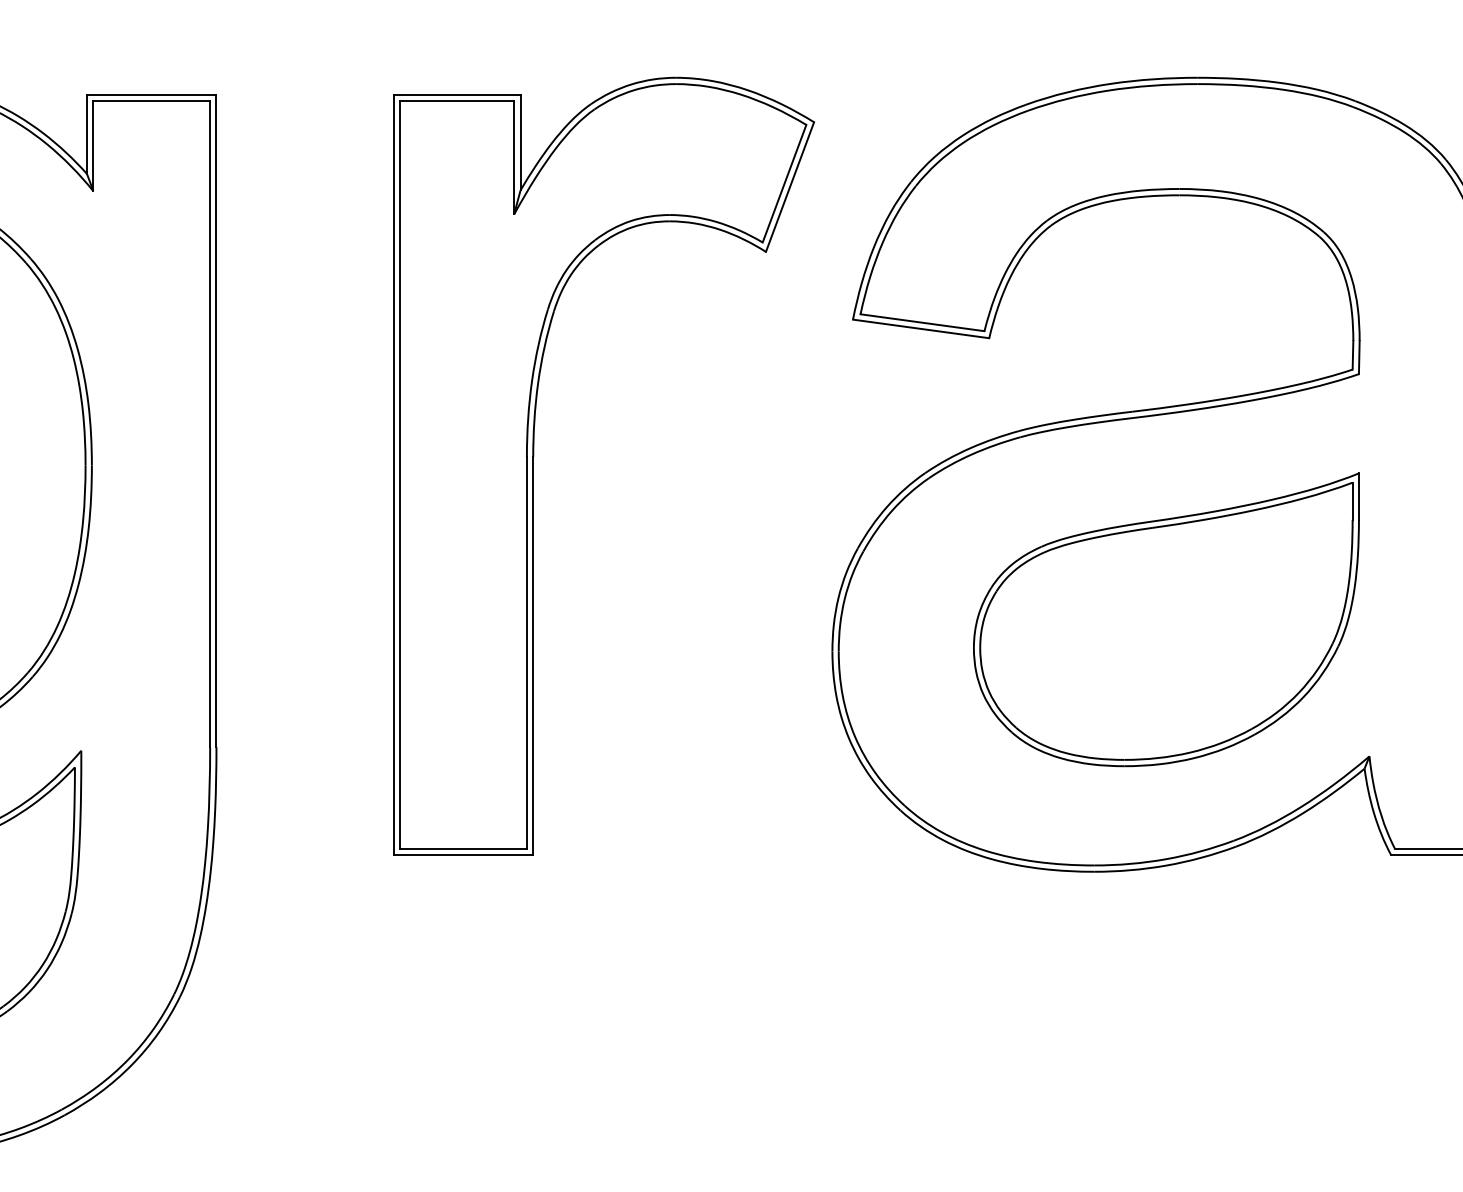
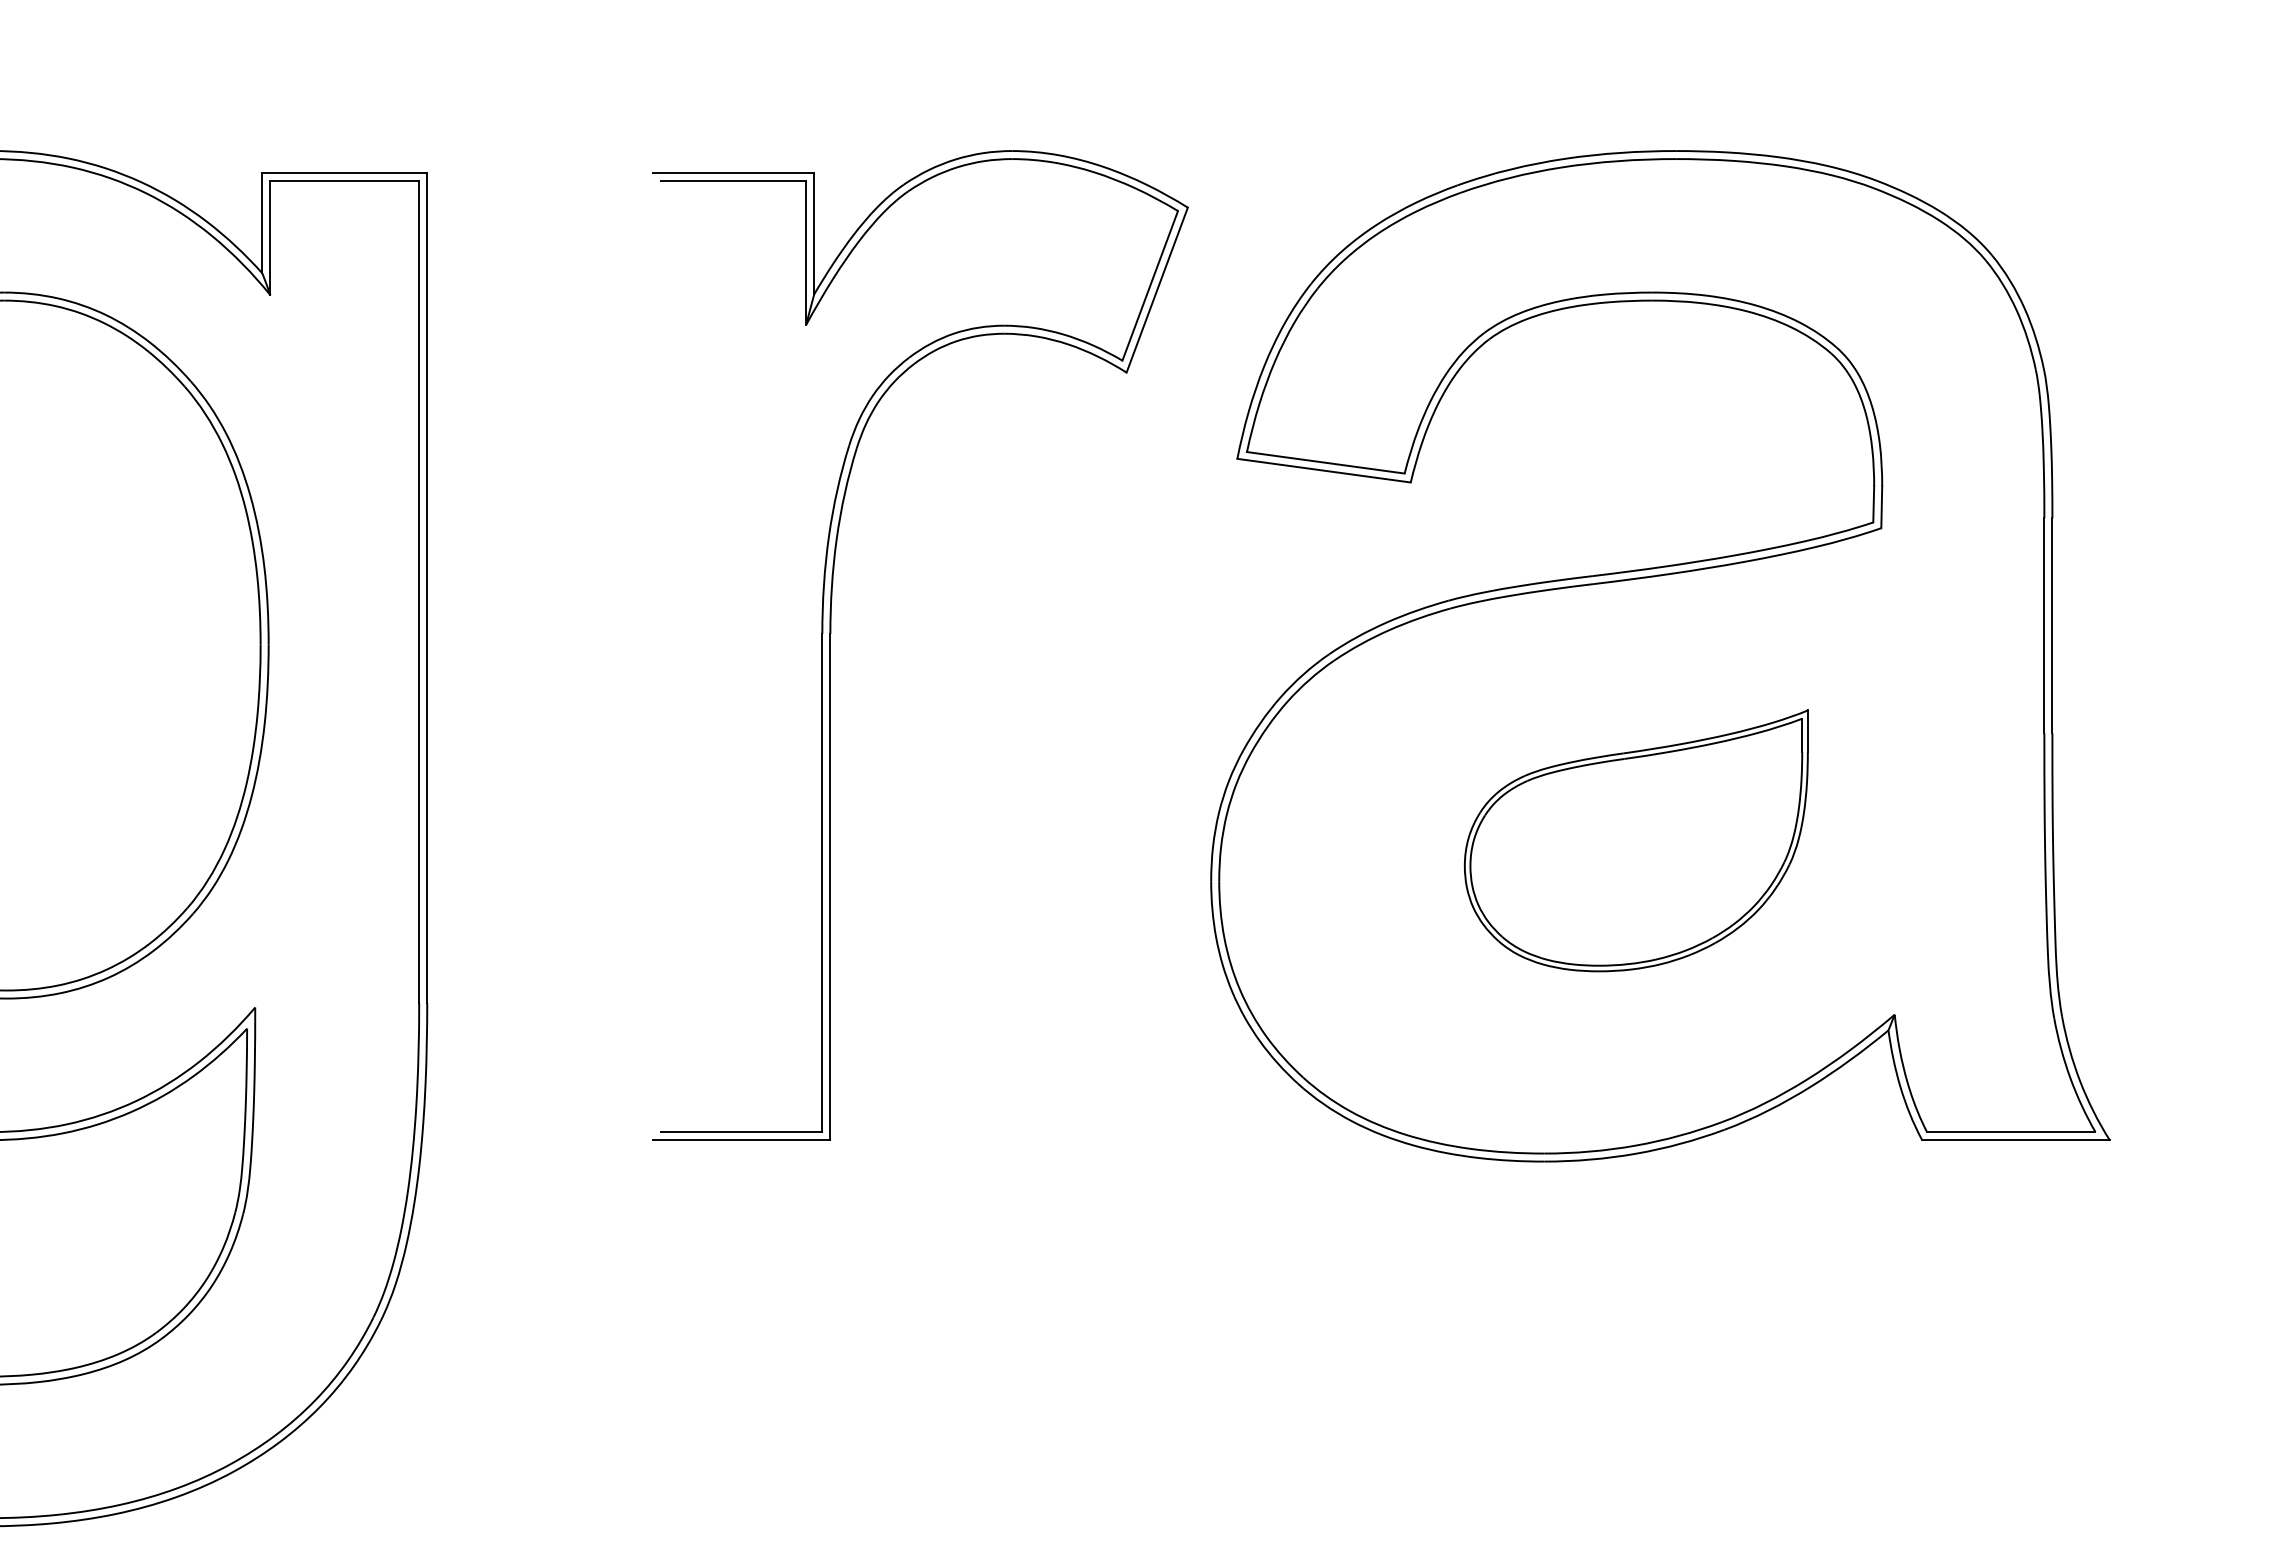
line: (394, 474) -> (653, 656), removed
line: (400, 474) -> (661, 656), removed
part: (1166, 619) -> (1636, 840), size x0.7

